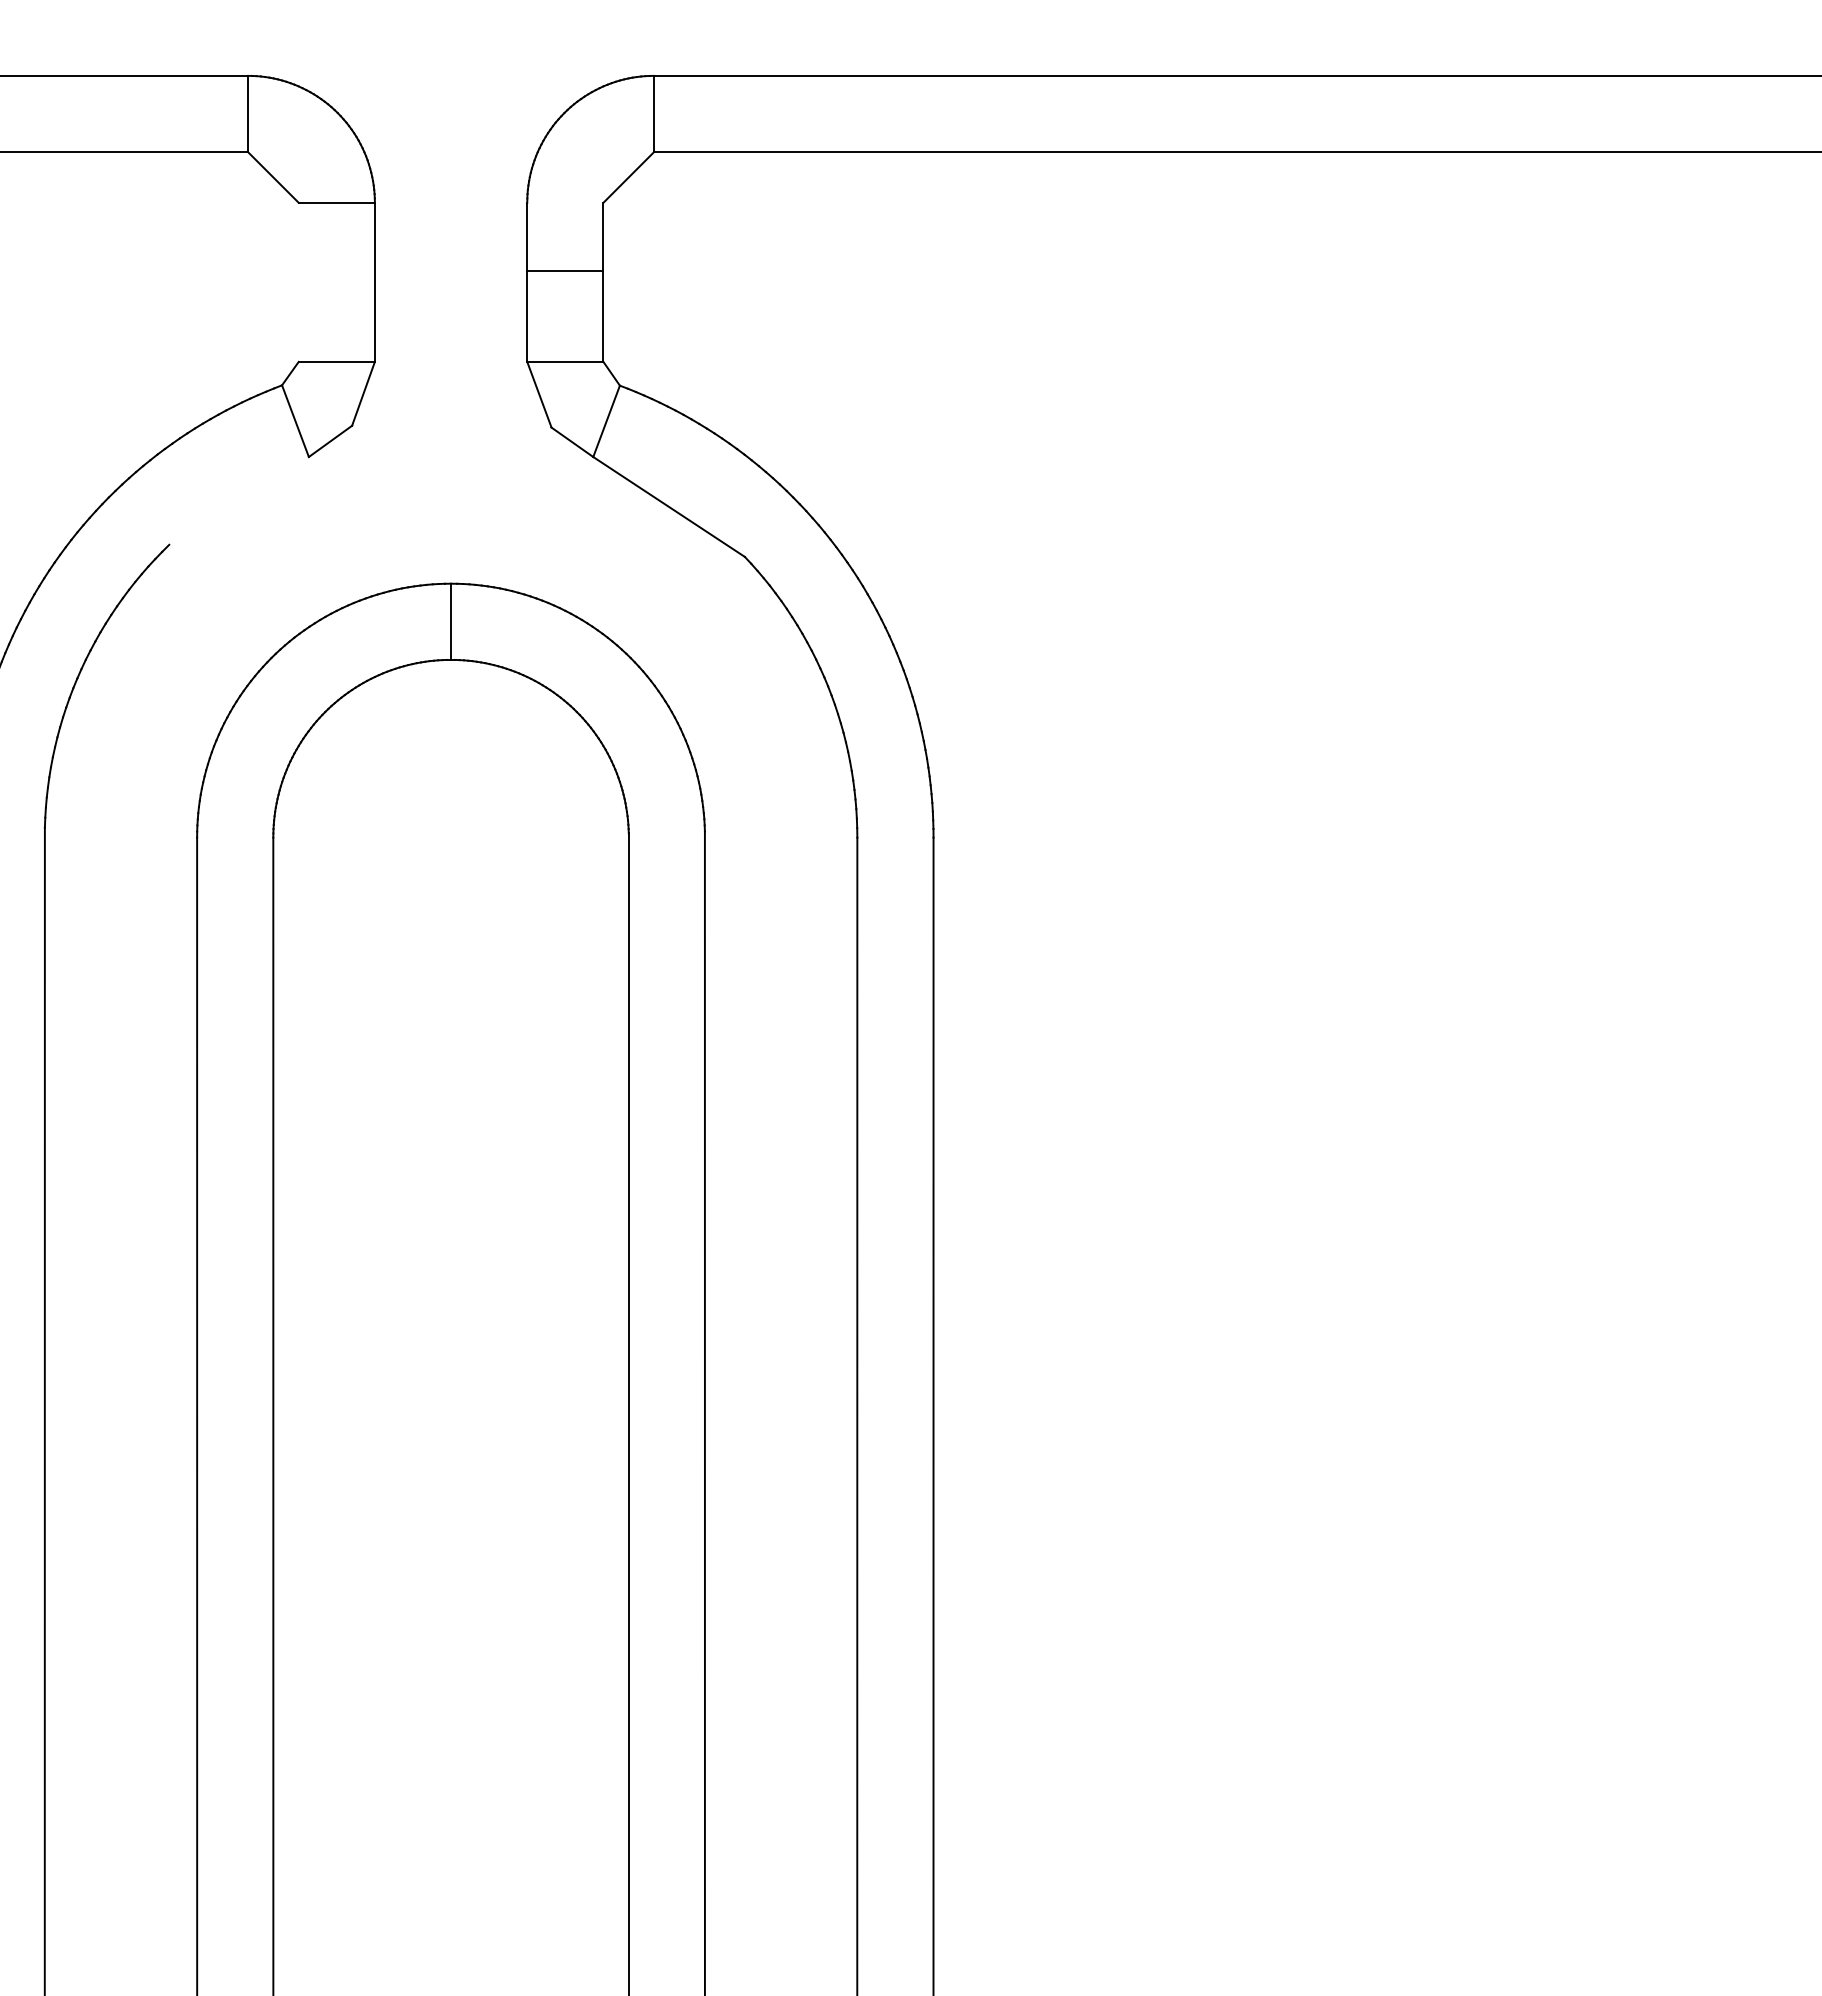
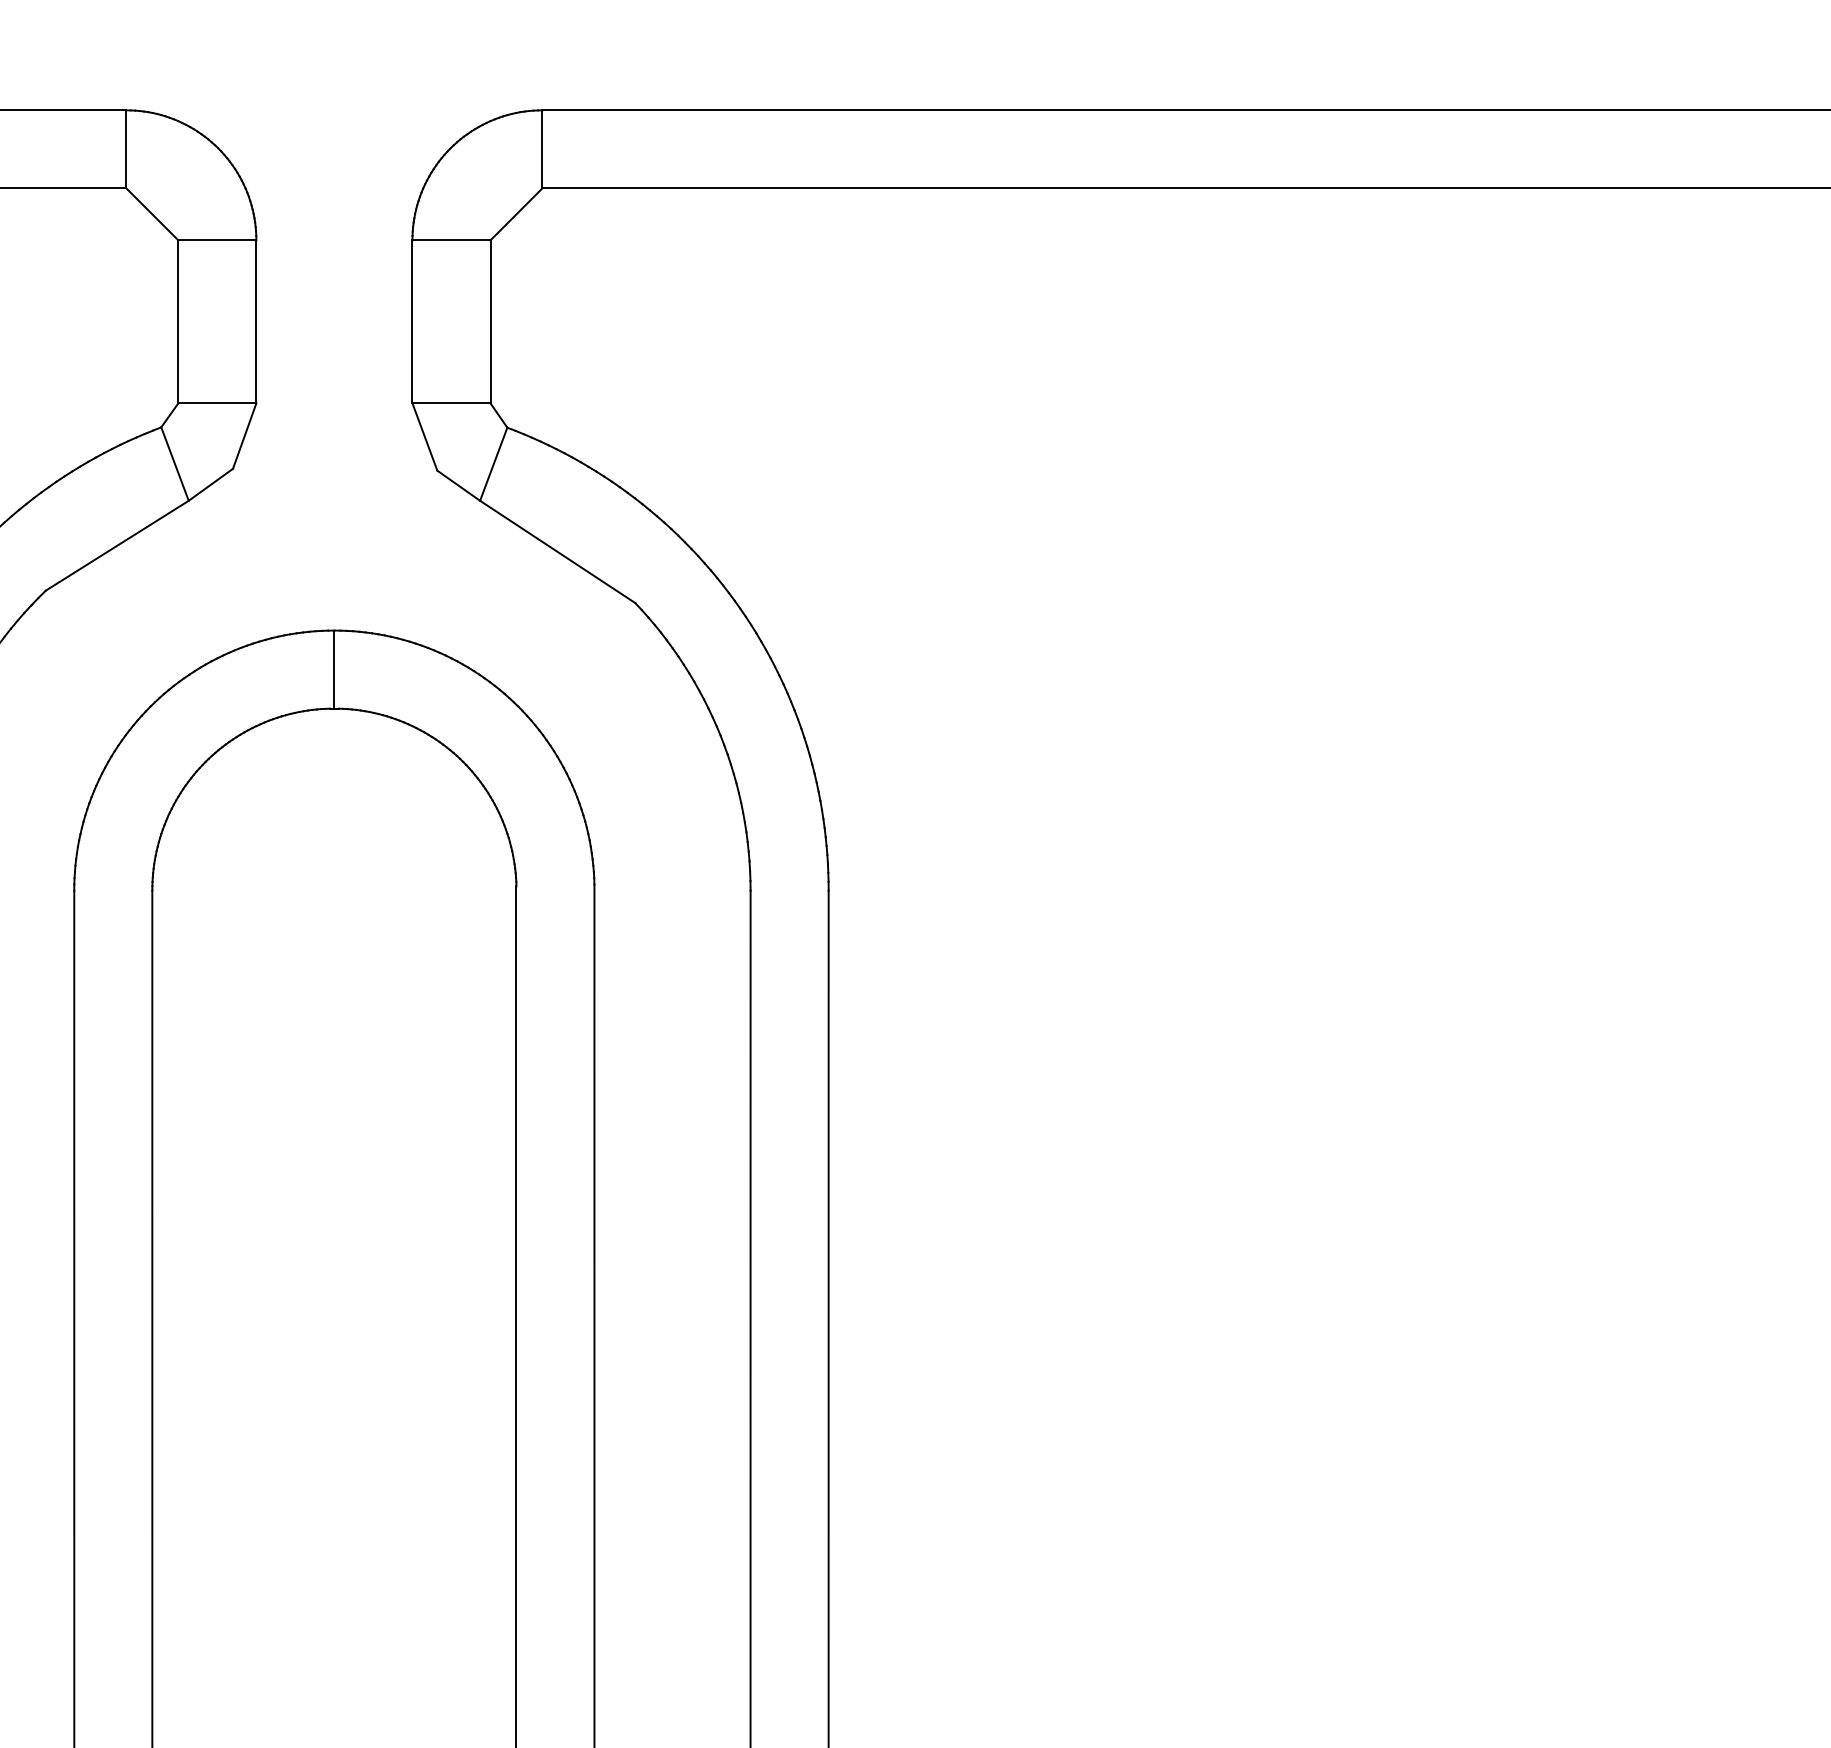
line: (565, 270) -> (451, 240), moved
line: (298, 281) -> (178, 320), added
line: (238, 500) -> (116, 545), added

